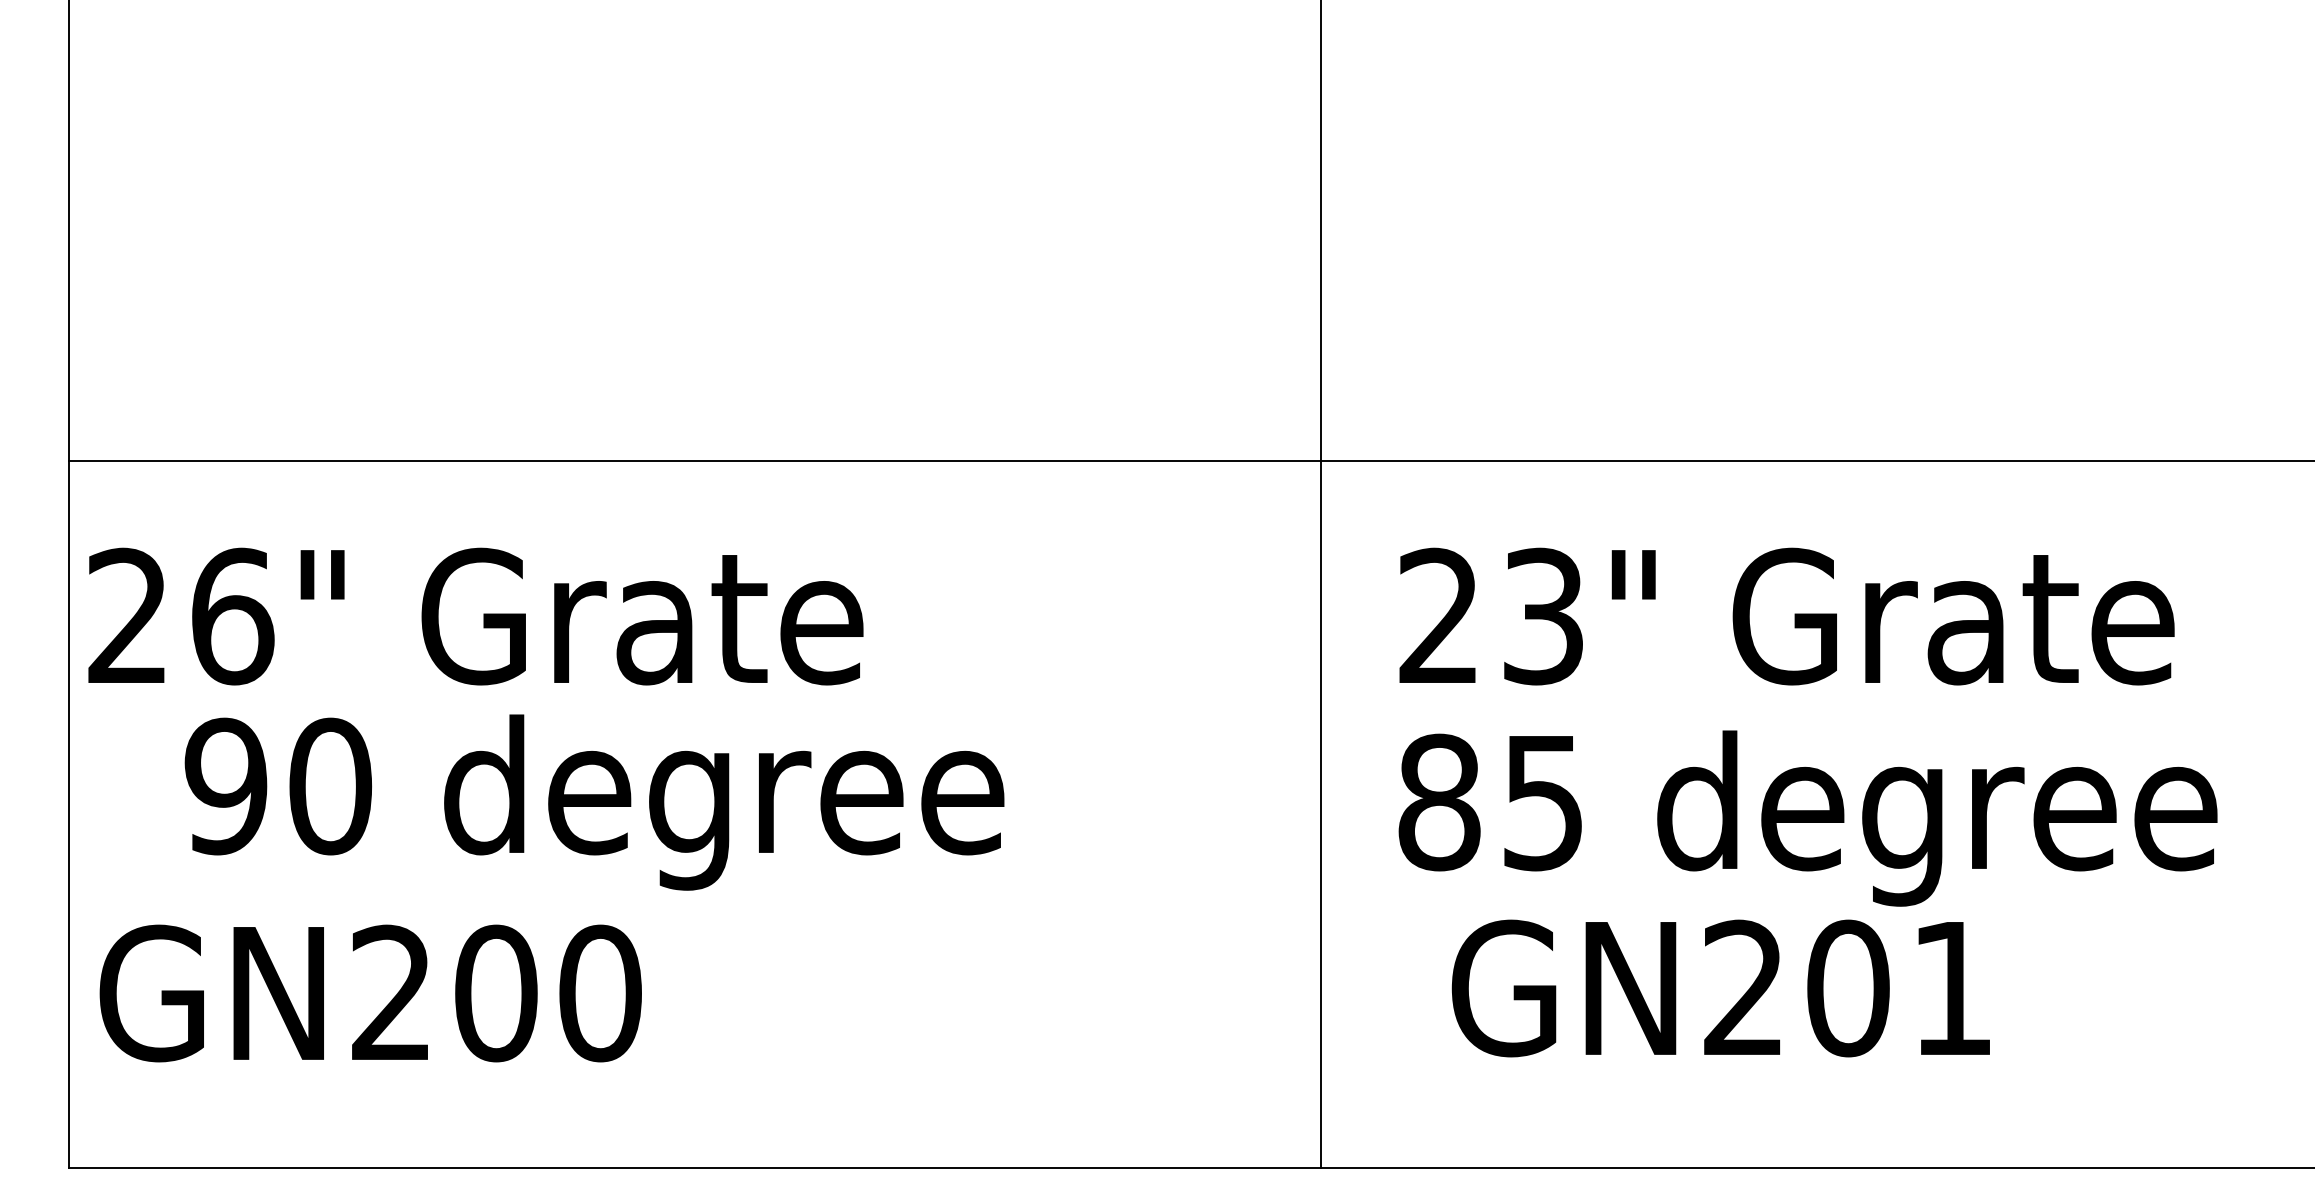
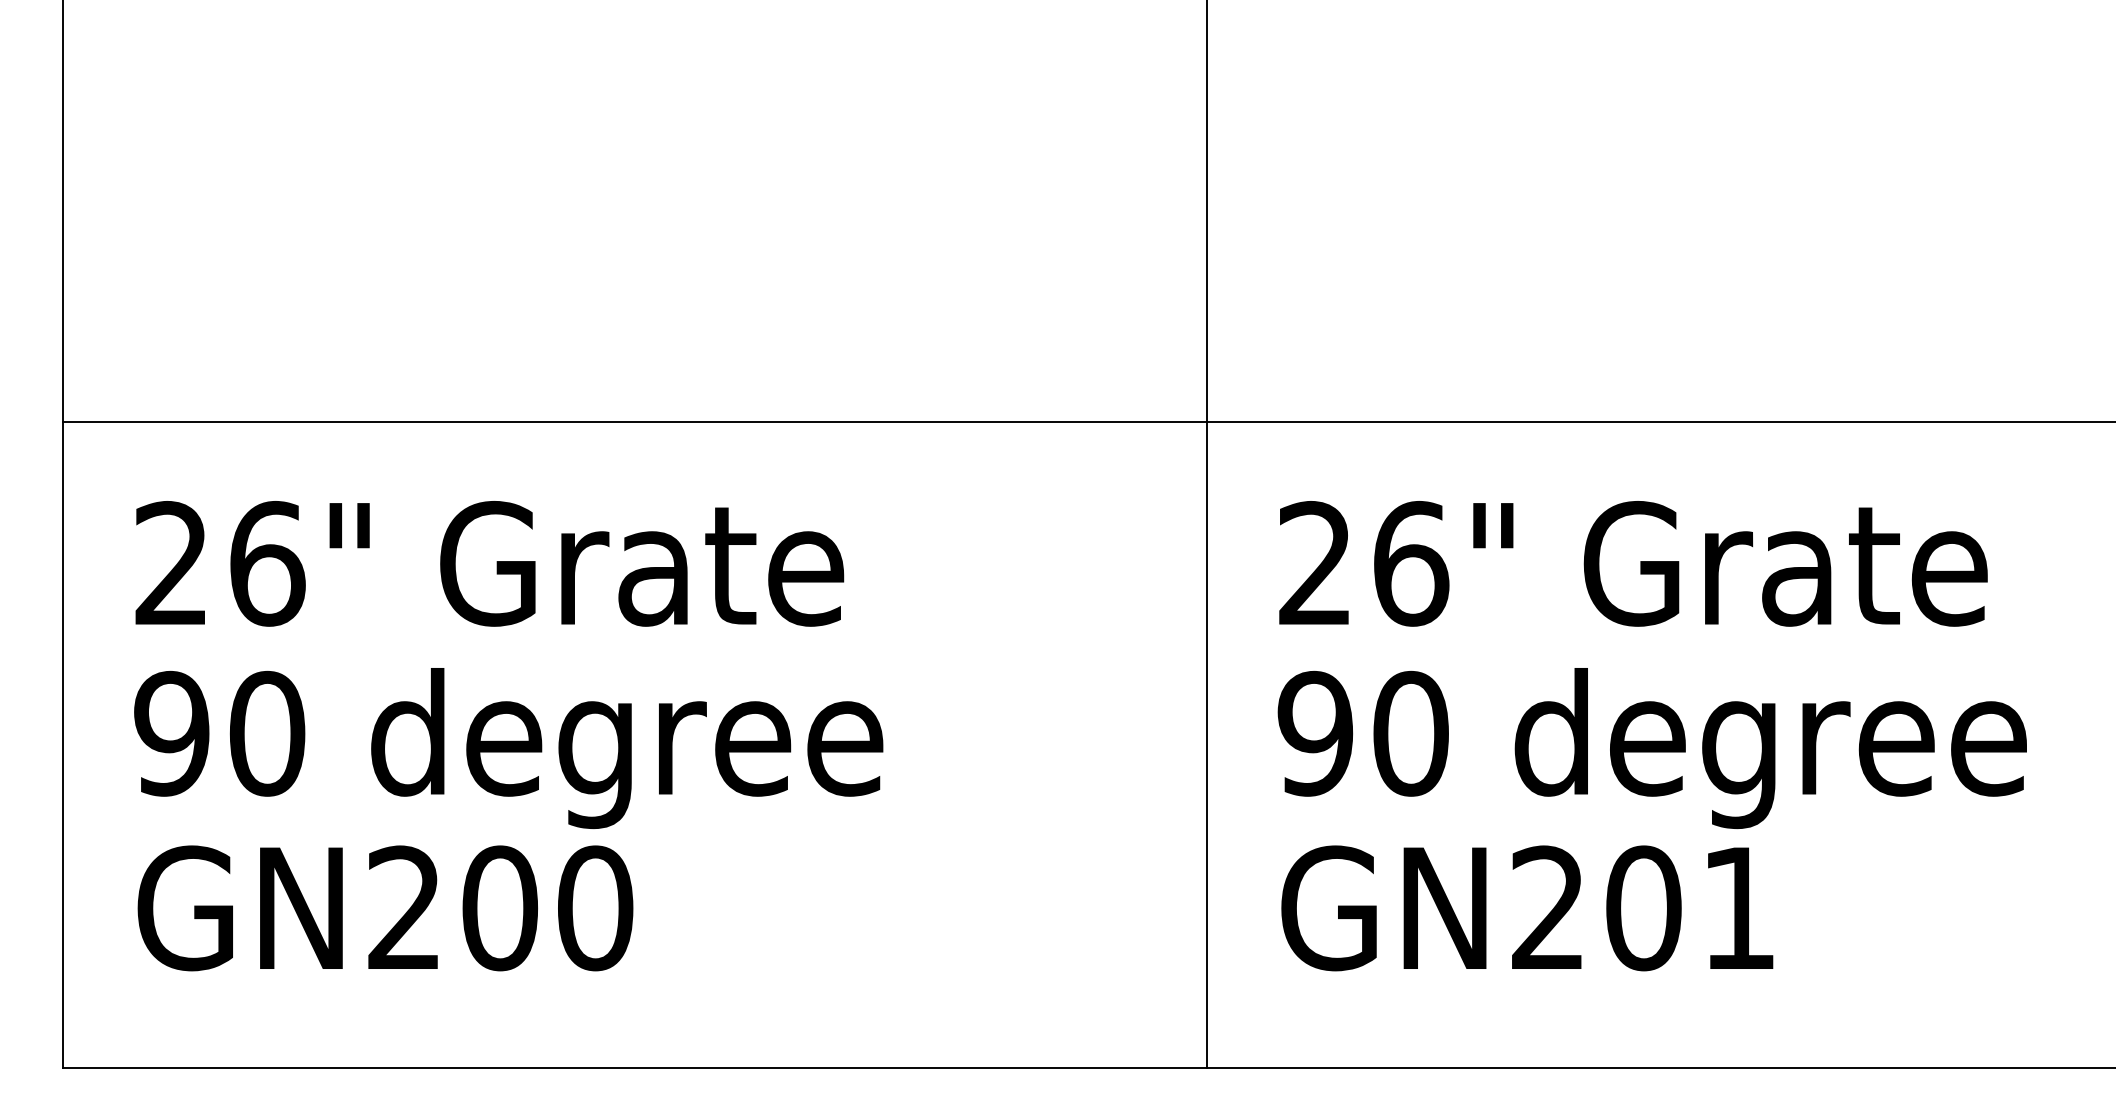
text: (475, 616) -> (489, 563), moved
text: (1544, 616) -> (1411, 563), 23" -> 26"
text: (594, 802) -> (508, 748), moved
text: (1491, 802) -> (1363, 733), 85 -> 90
text: (1720, 988) -> (1526, 908), moved
text: (370, 993) -> (385, 908), moved

